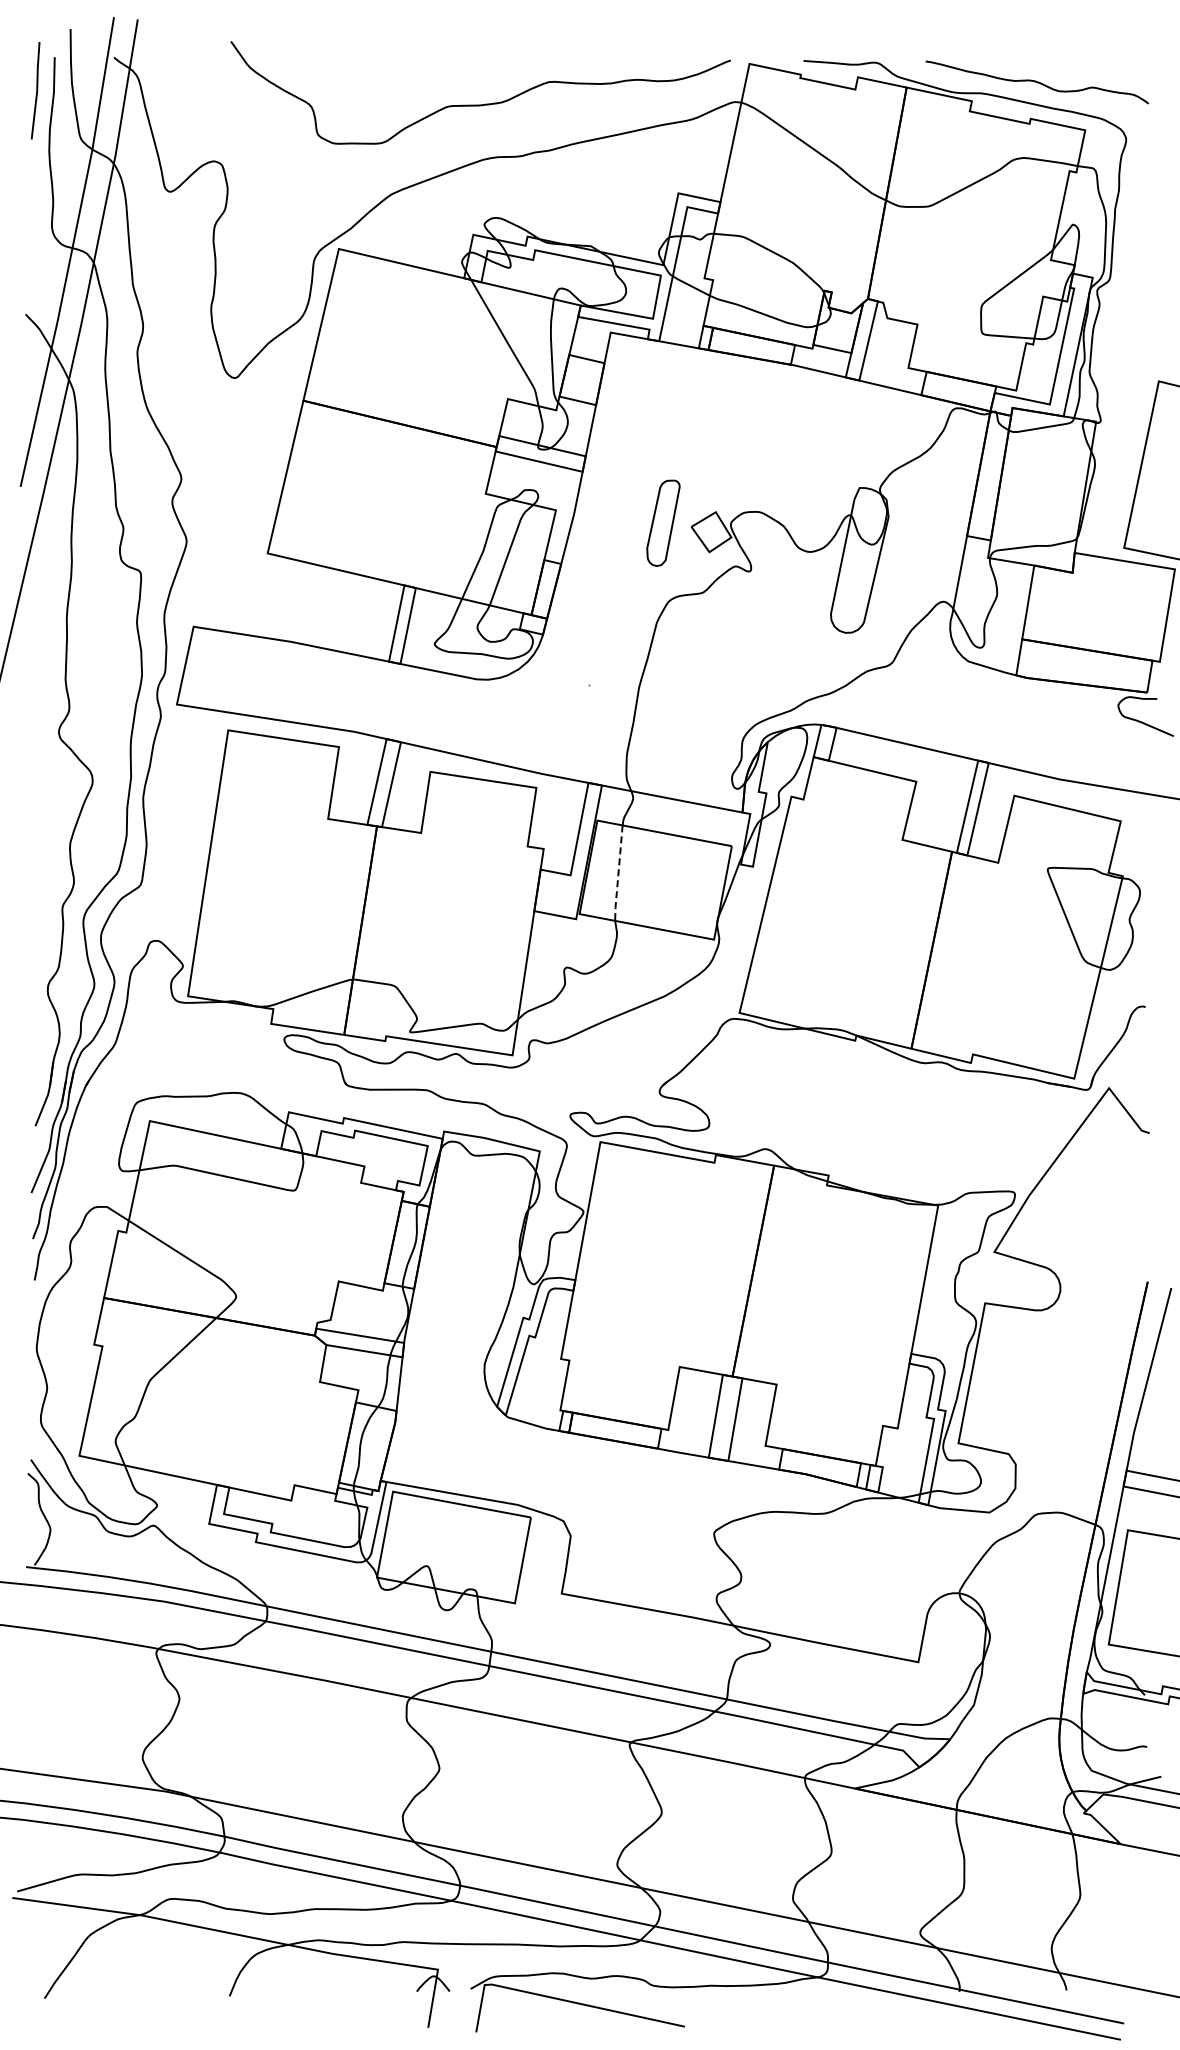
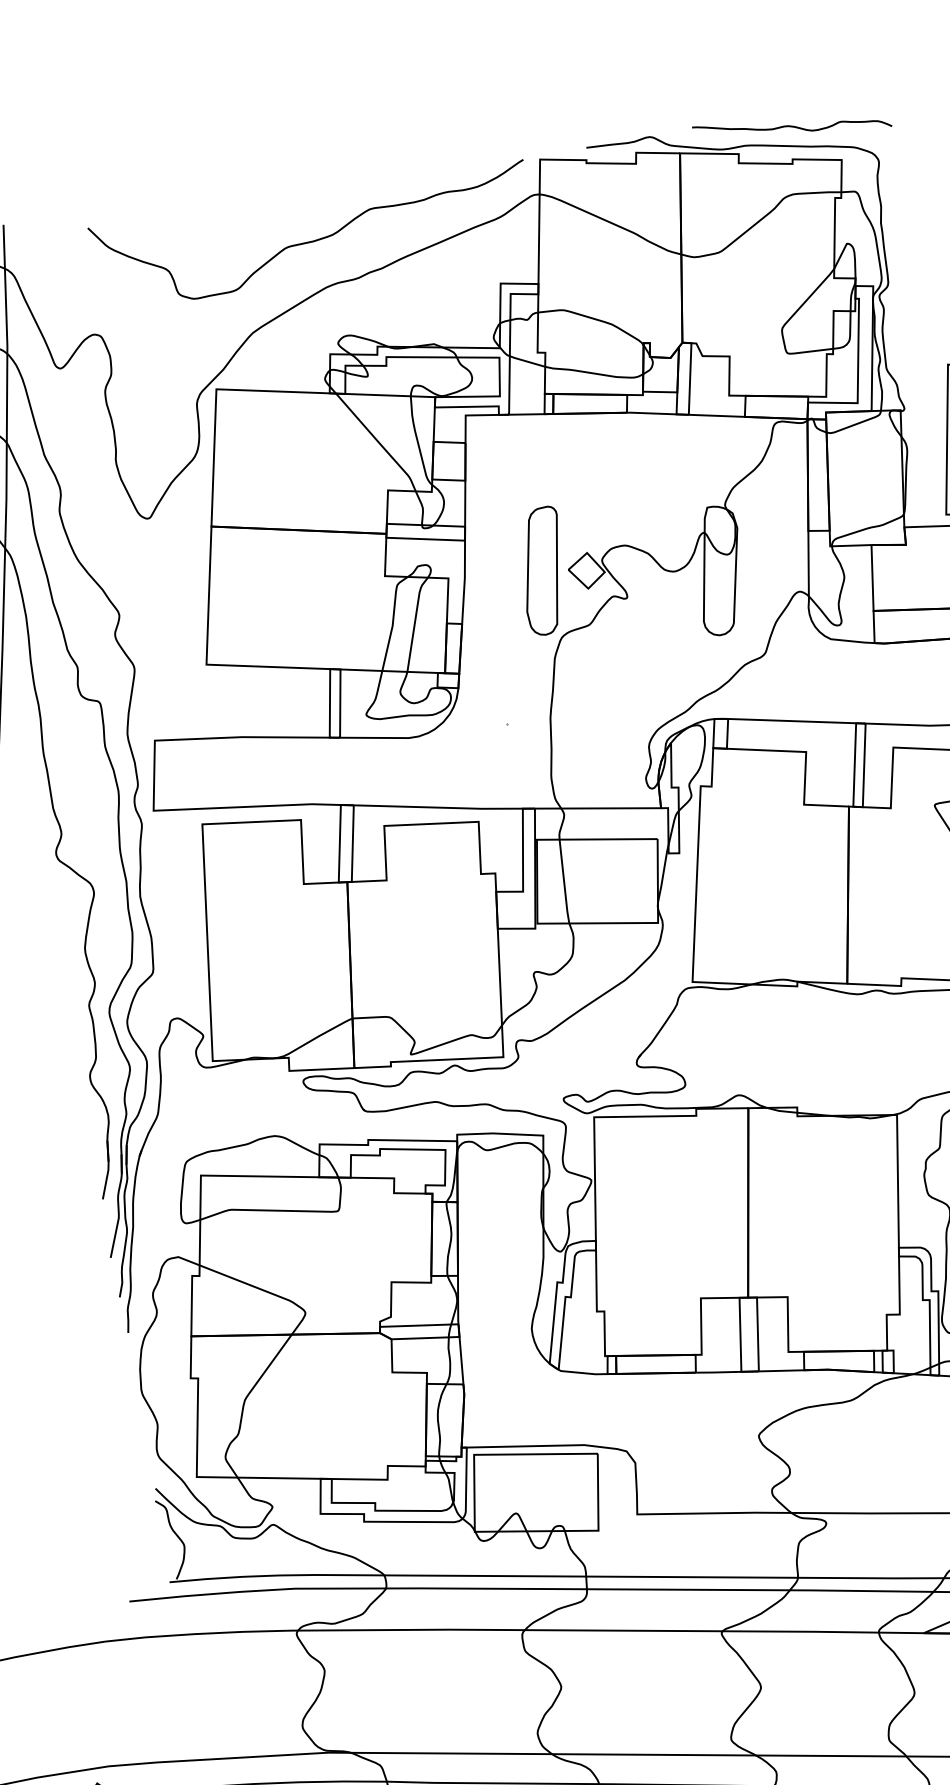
part: (663, 523) -> (543, 571), size x1.67
line: (618, 873) -> (564, 881), dashed -> solid

